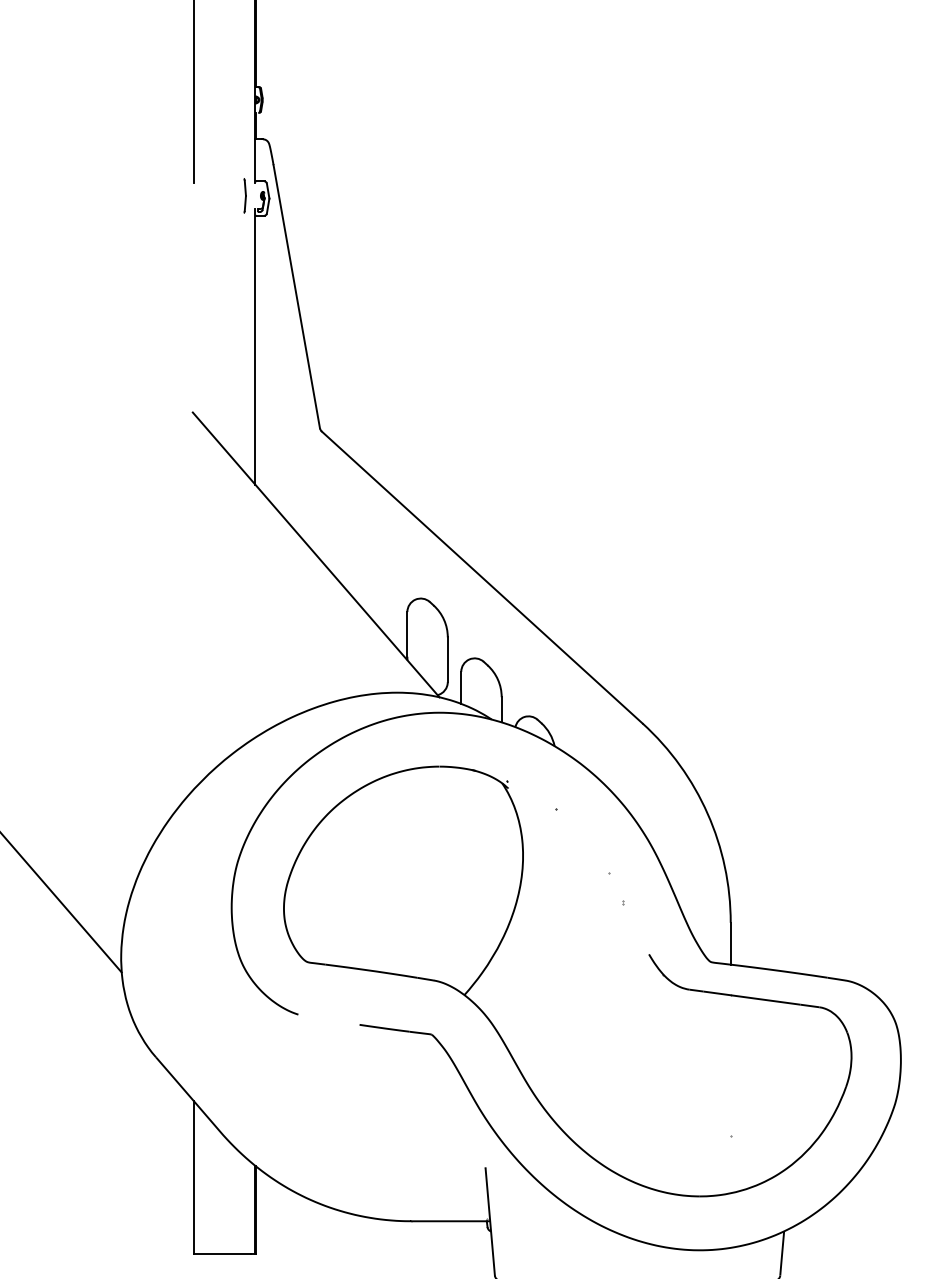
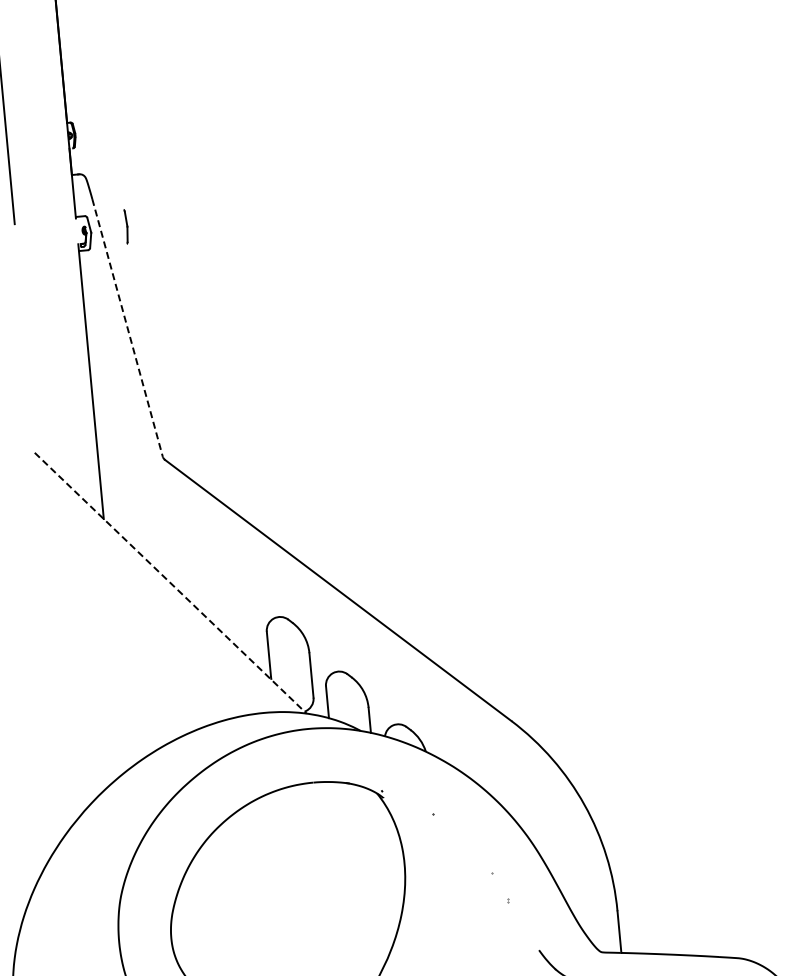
line: (245, 195) -> (126, 226), moved
line: (296, 296) -> (127, 327), solid -> dashed
line: (316, 555) -> (171, 583), solid -> dashed

